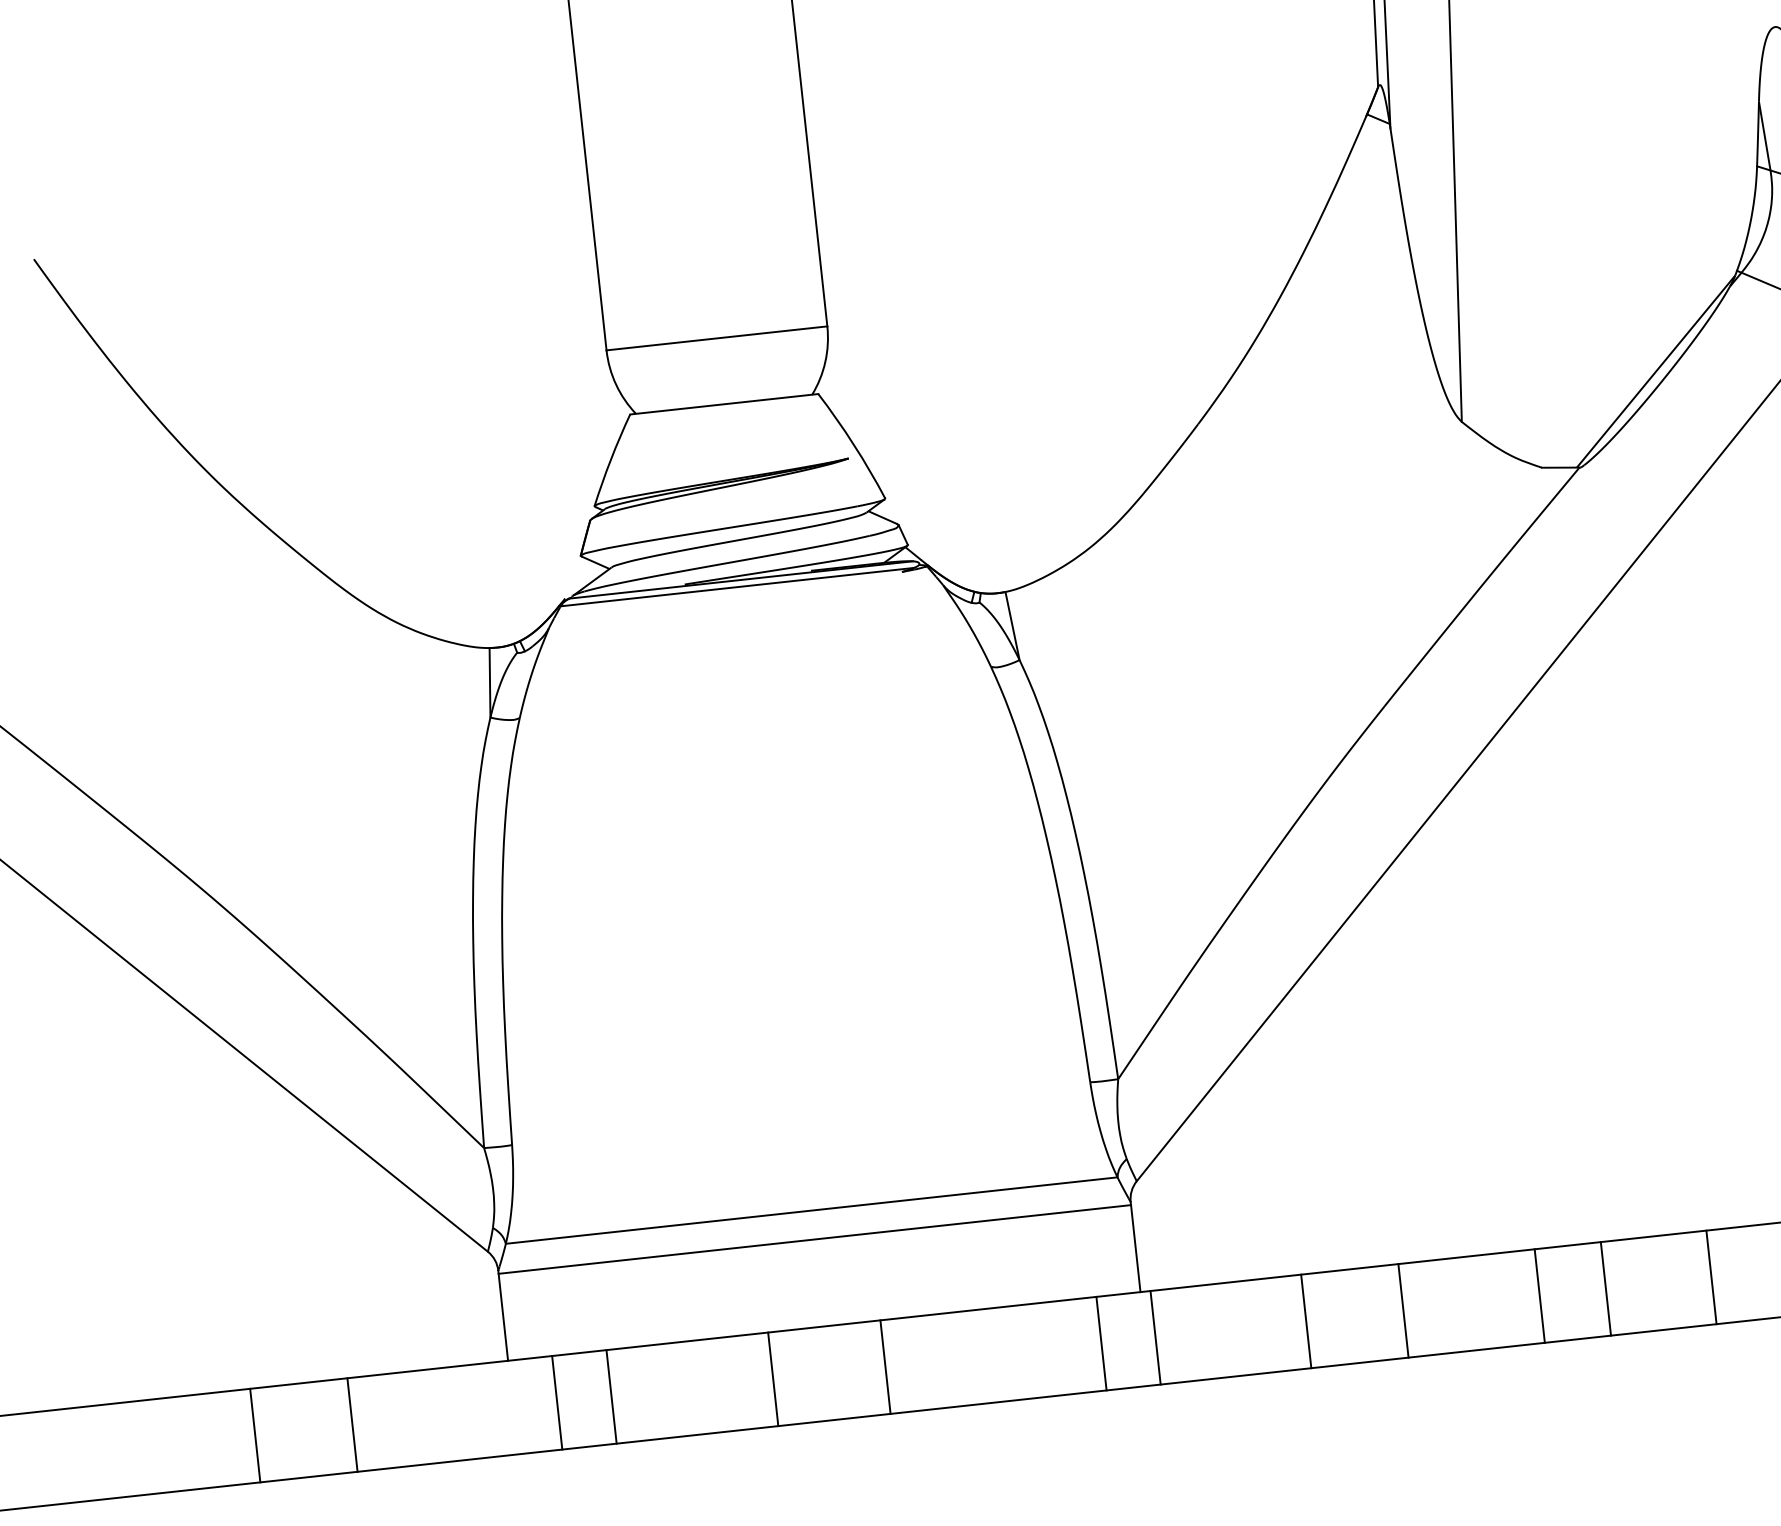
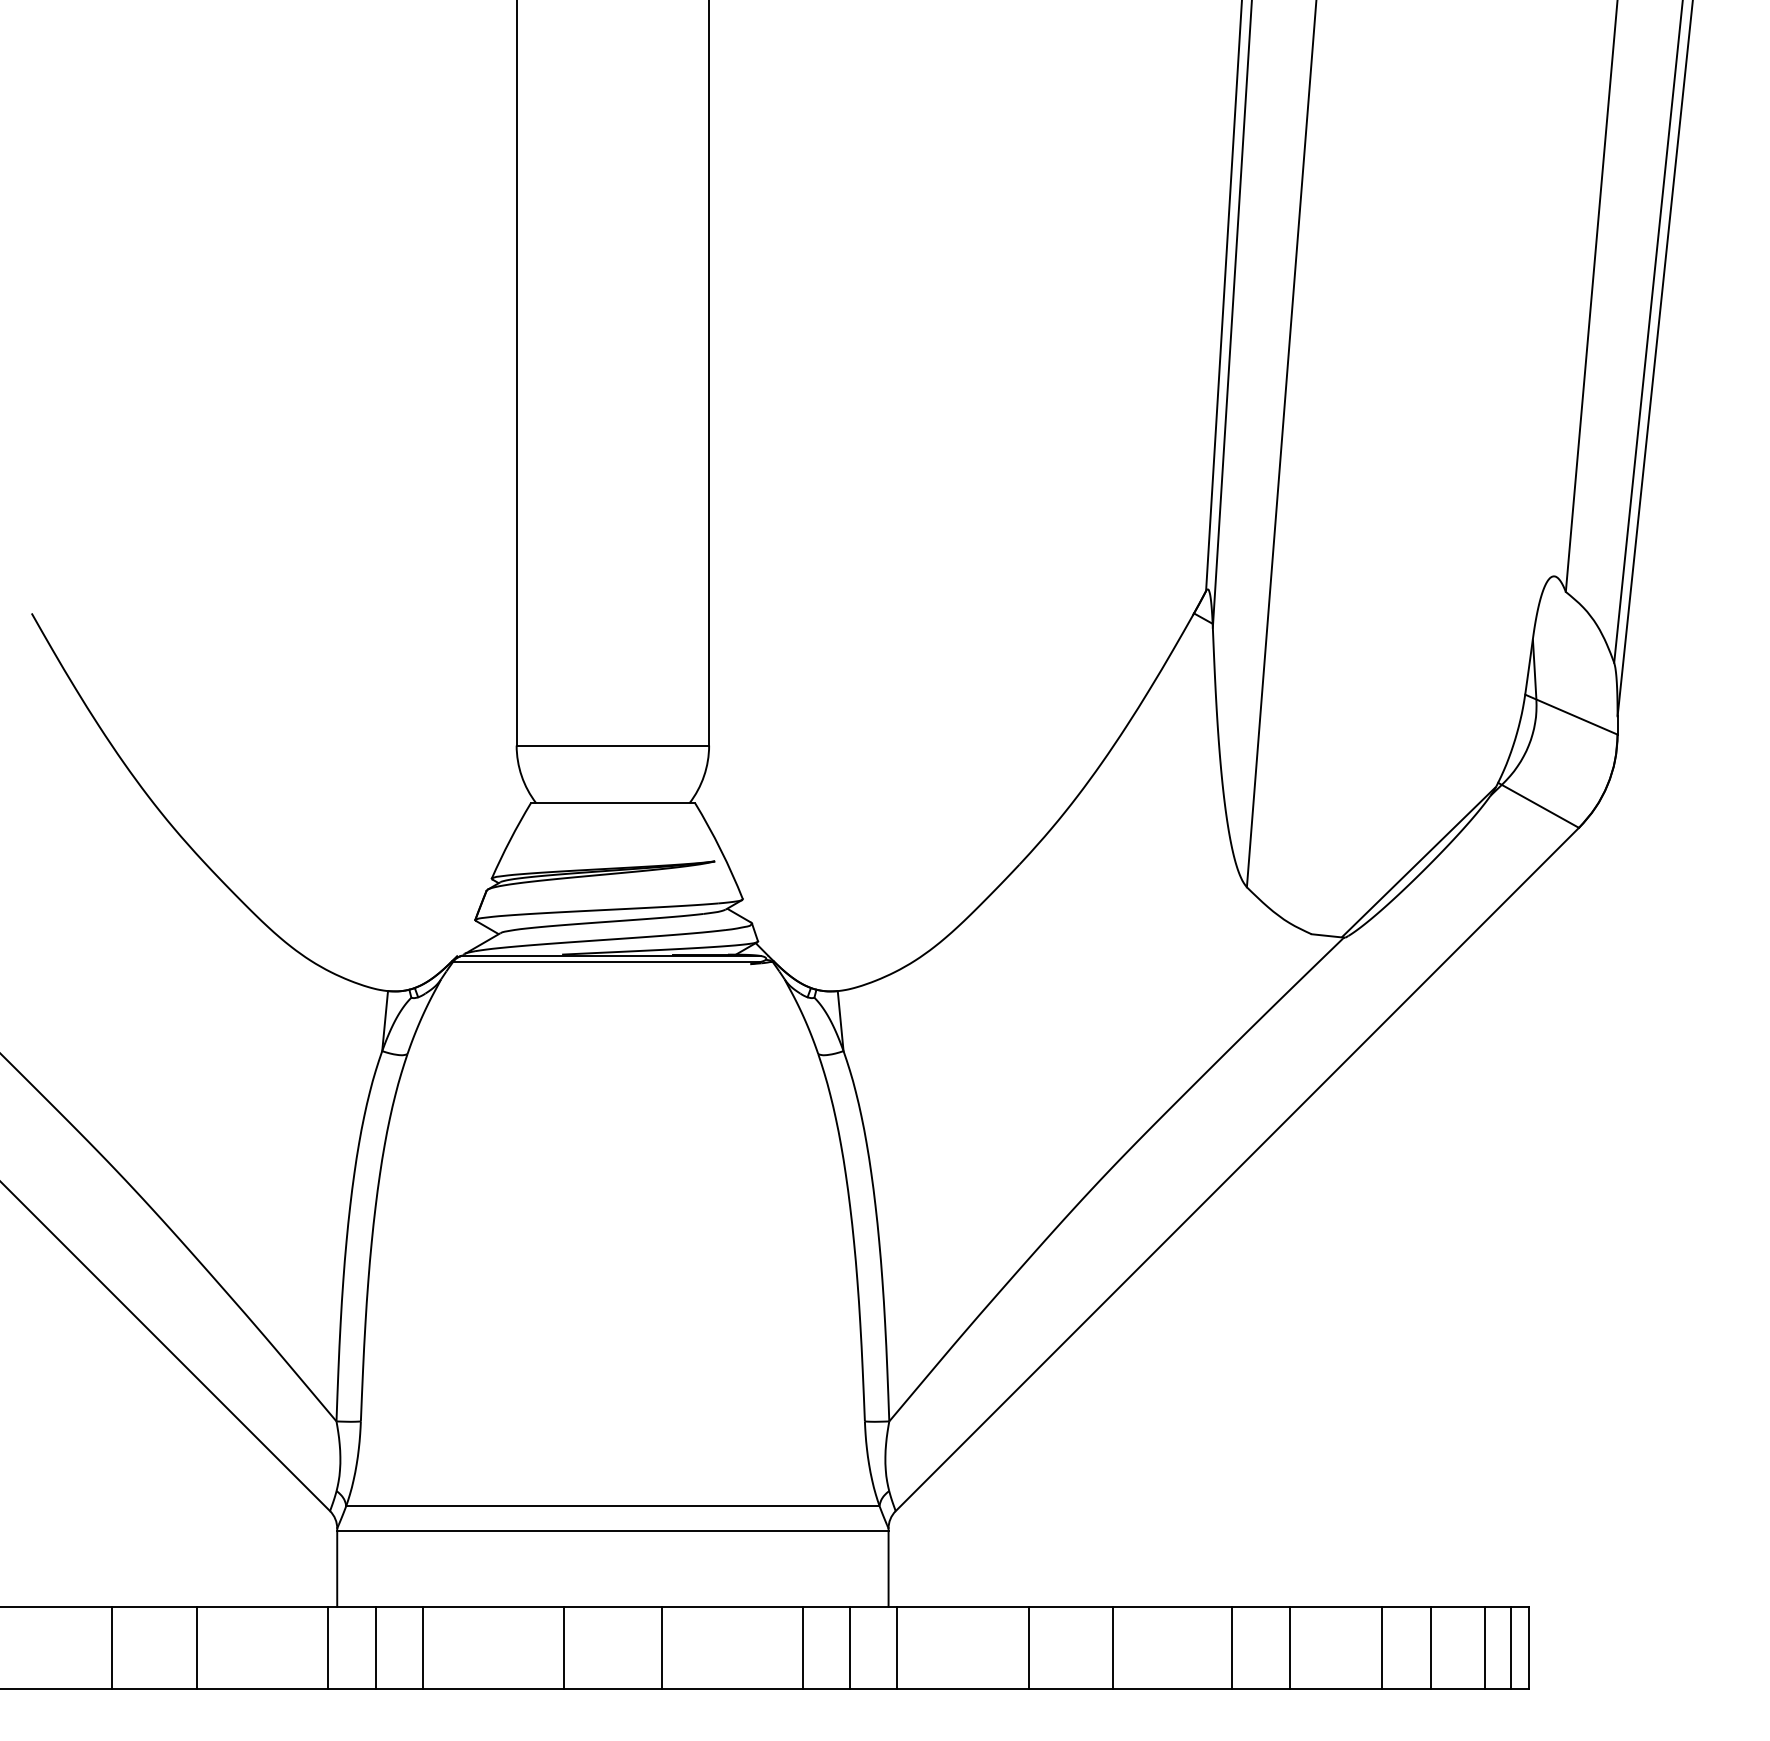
line: (1767, 1271) -> (1430, 1647), added
line: (1046, 1349) -> (802, 1647), added
line: (503, 1408) -> (328, 1647), added

